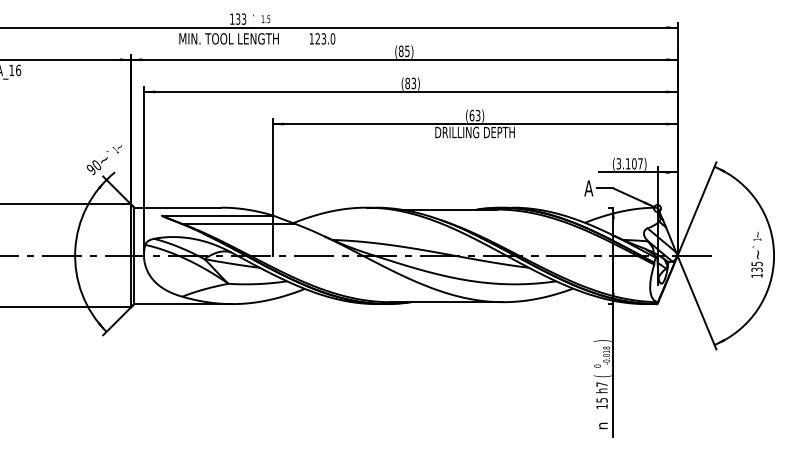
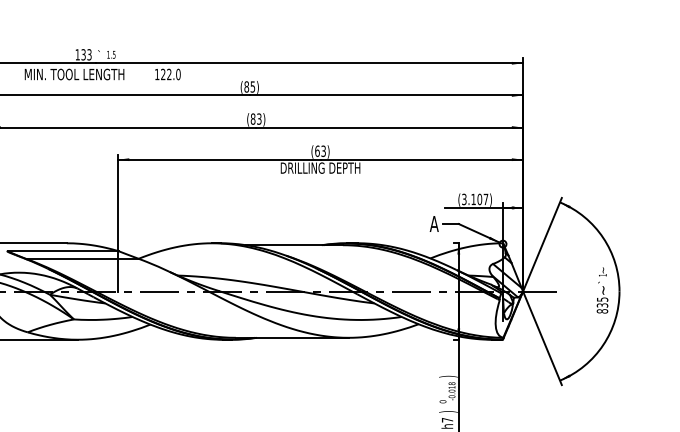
text: (323, 39) -> (168, 75), 123.0 -> 122.0
text: (756, 275) -> (601, 311), 135 -> 835
text: (602, 376) -> (447, 412), ( -> )

